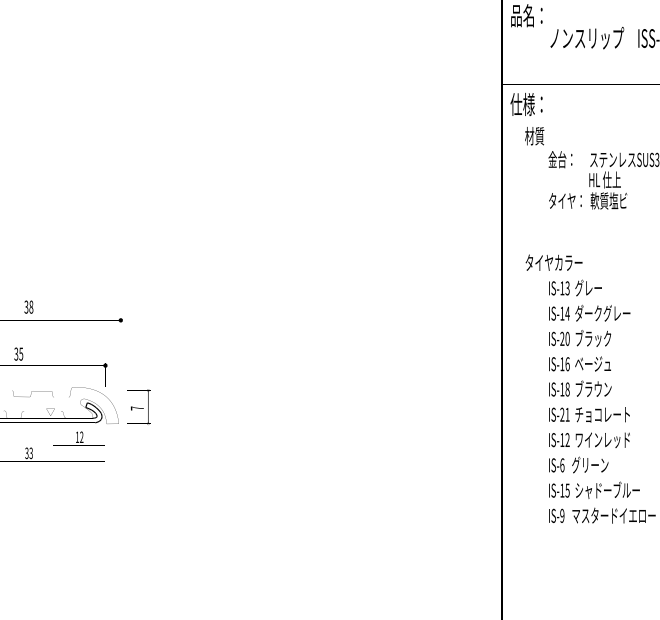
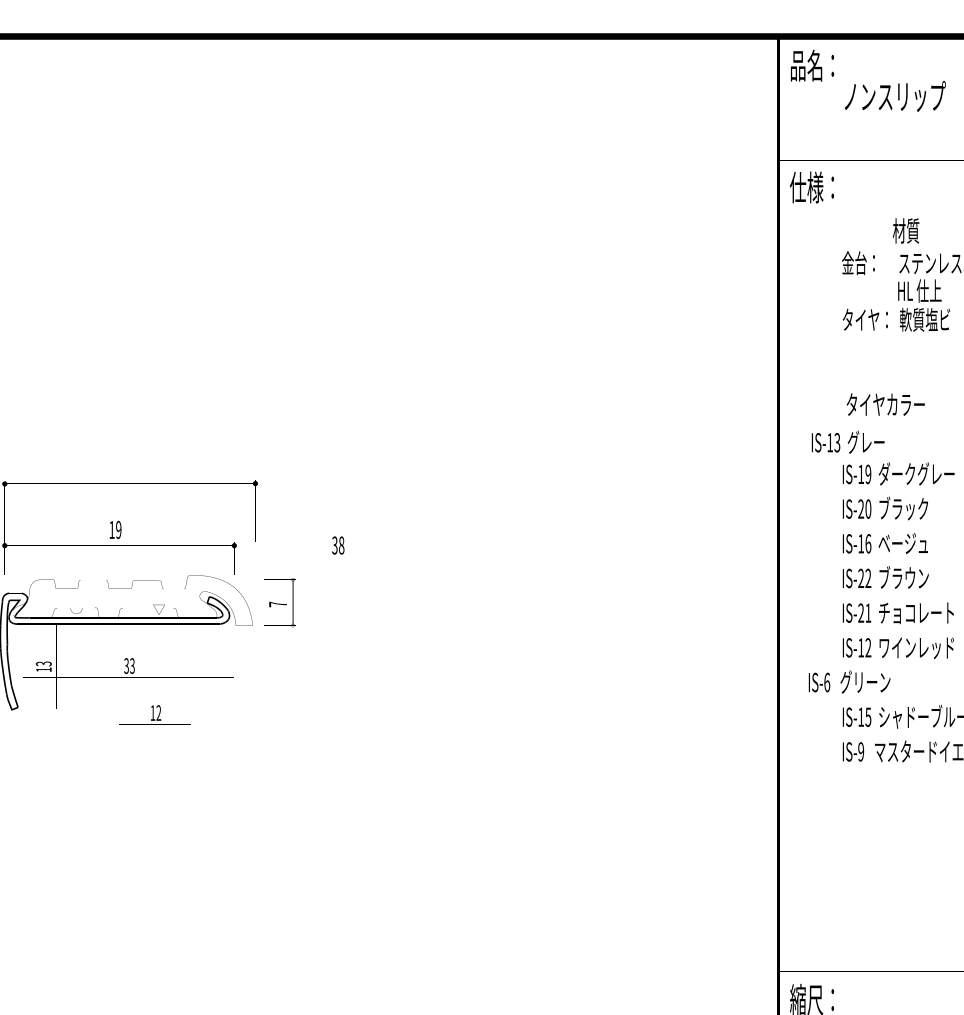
text: (534, 135) -> (905, 230), moved
text: (553, 262) -> (885, 404), moved
text: (575, 287) -> (847, 441), moved
text: (29, 307) -> (338, 545), moved
text: (567, 313) -> (868, 474), IS-14 -> IS-19
text: (18, 353) -> (115, 529), 35 -> 19
text: (564, 389) -> (864, 578), IS-18 -> IS-22
text: (78, 438) -> (154, 714), moved
text: (578, 464) -> (849, 681), moved

